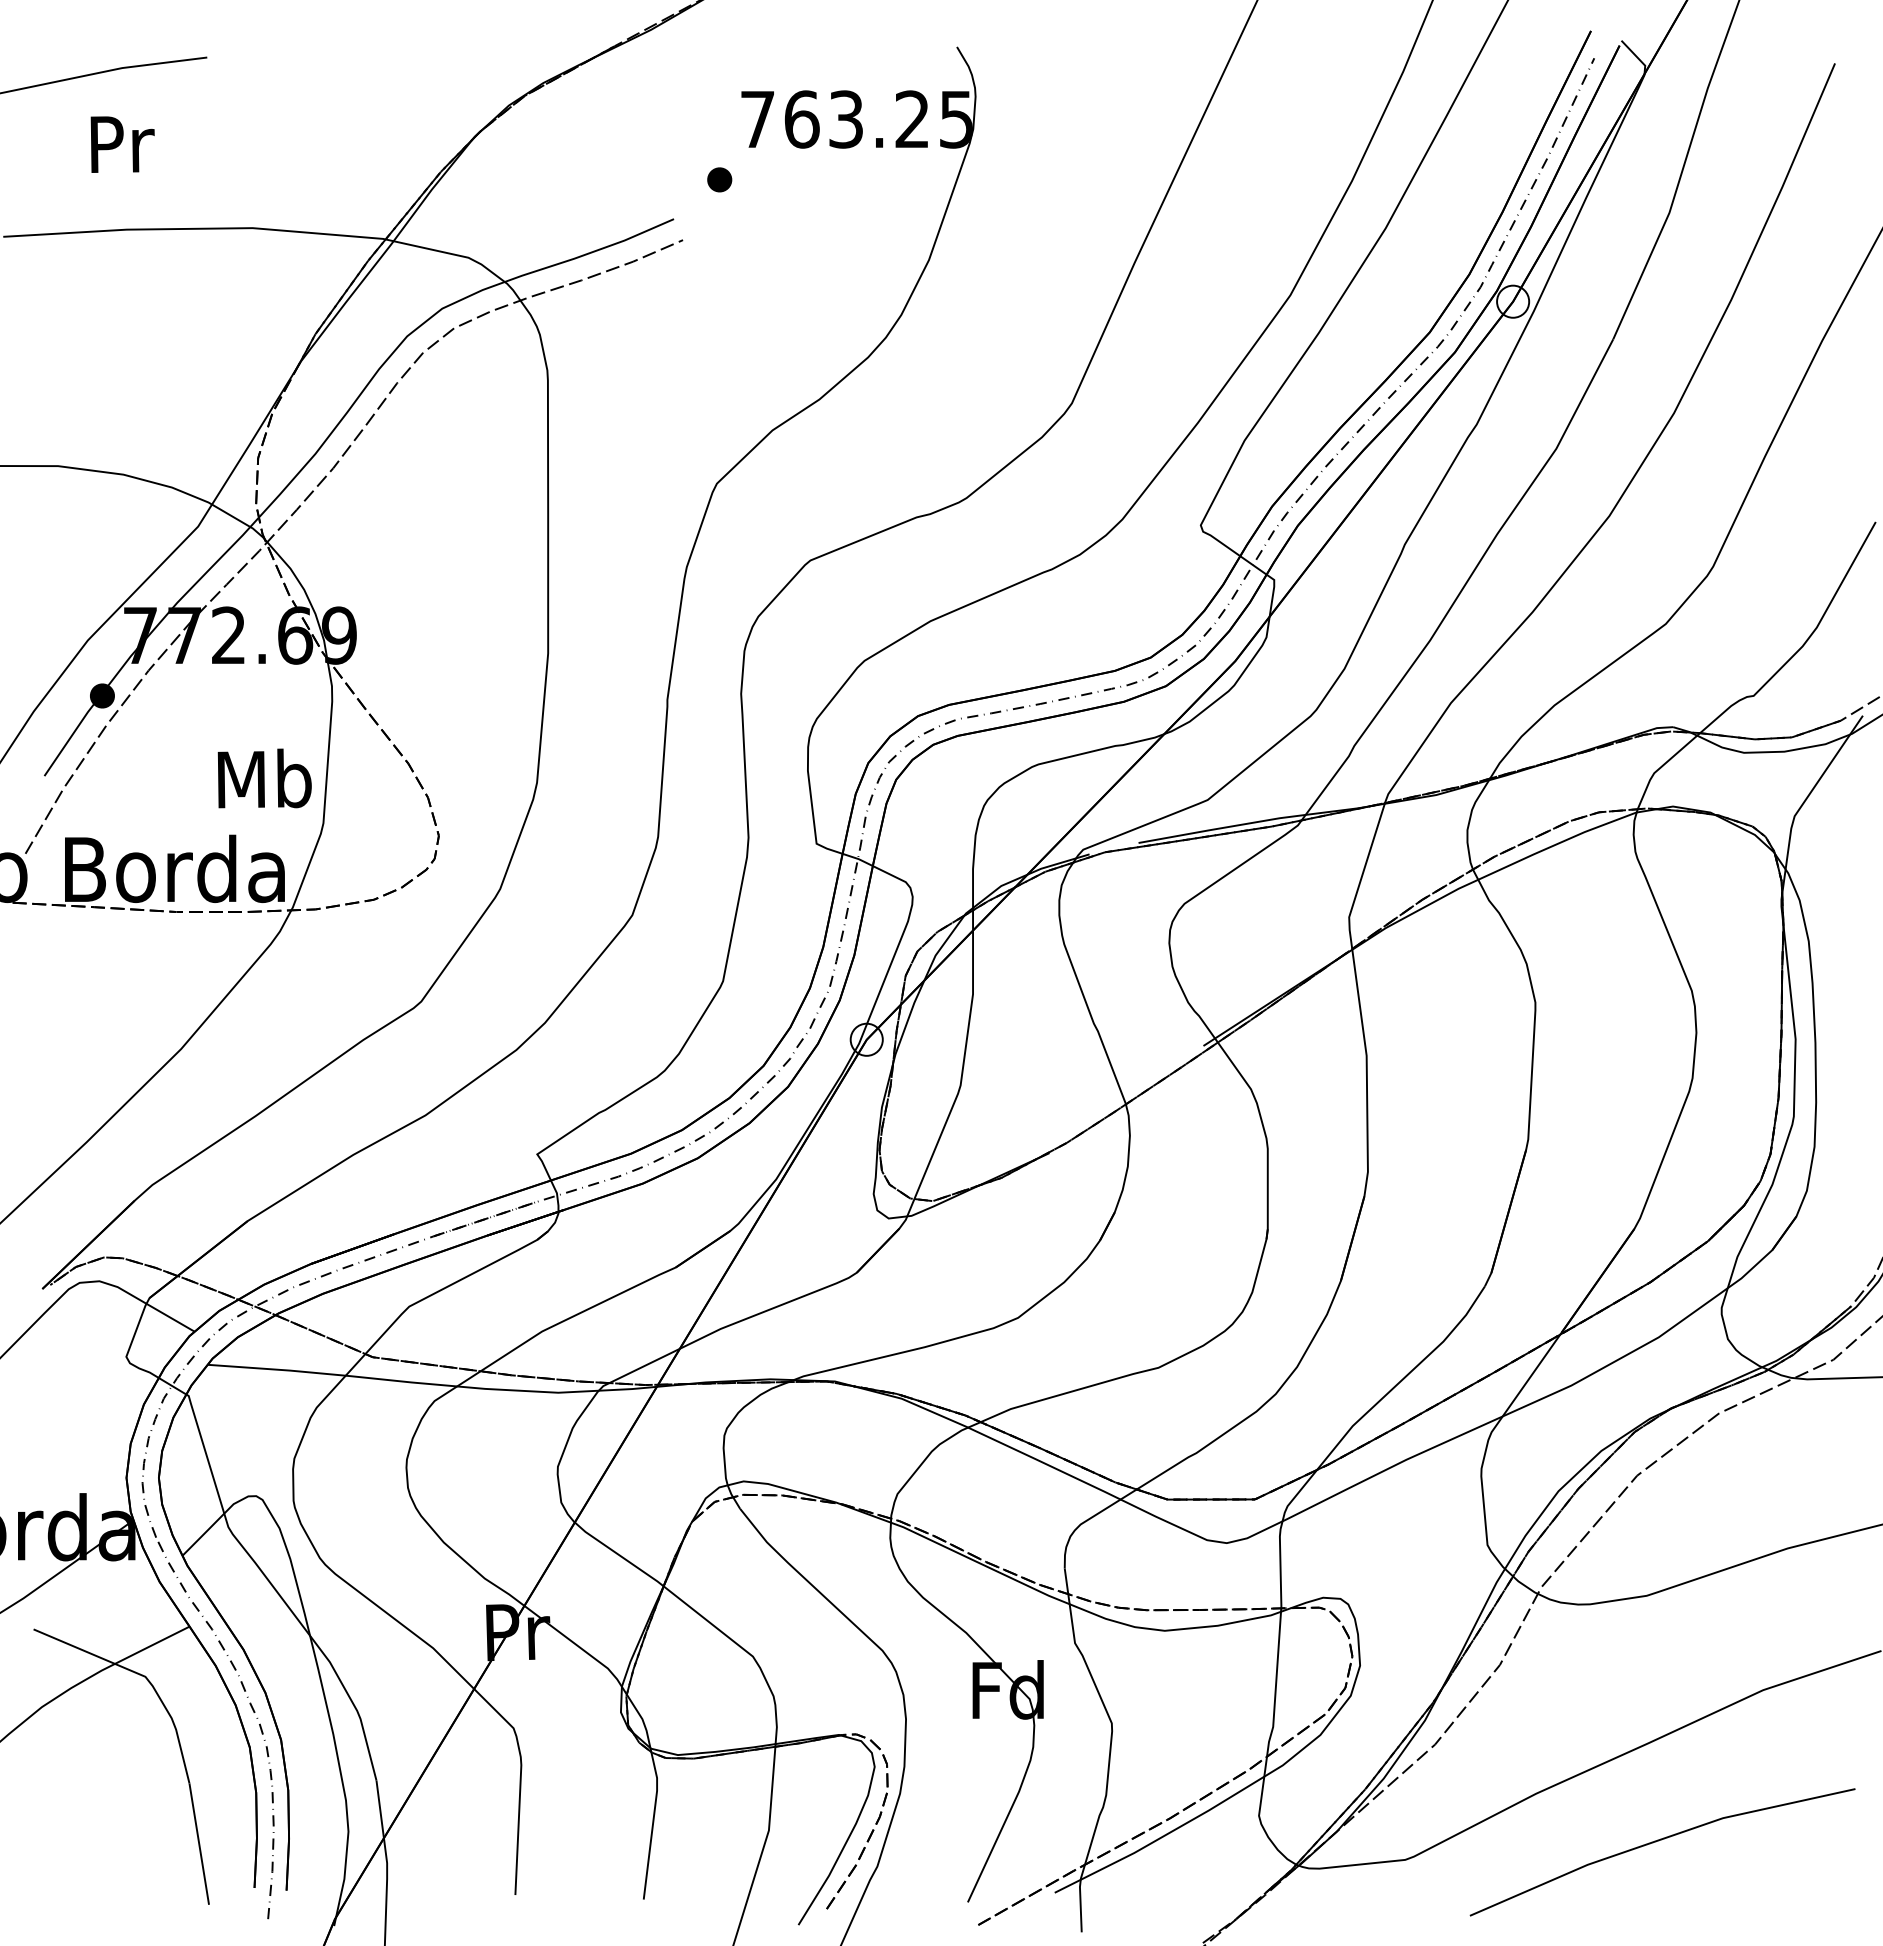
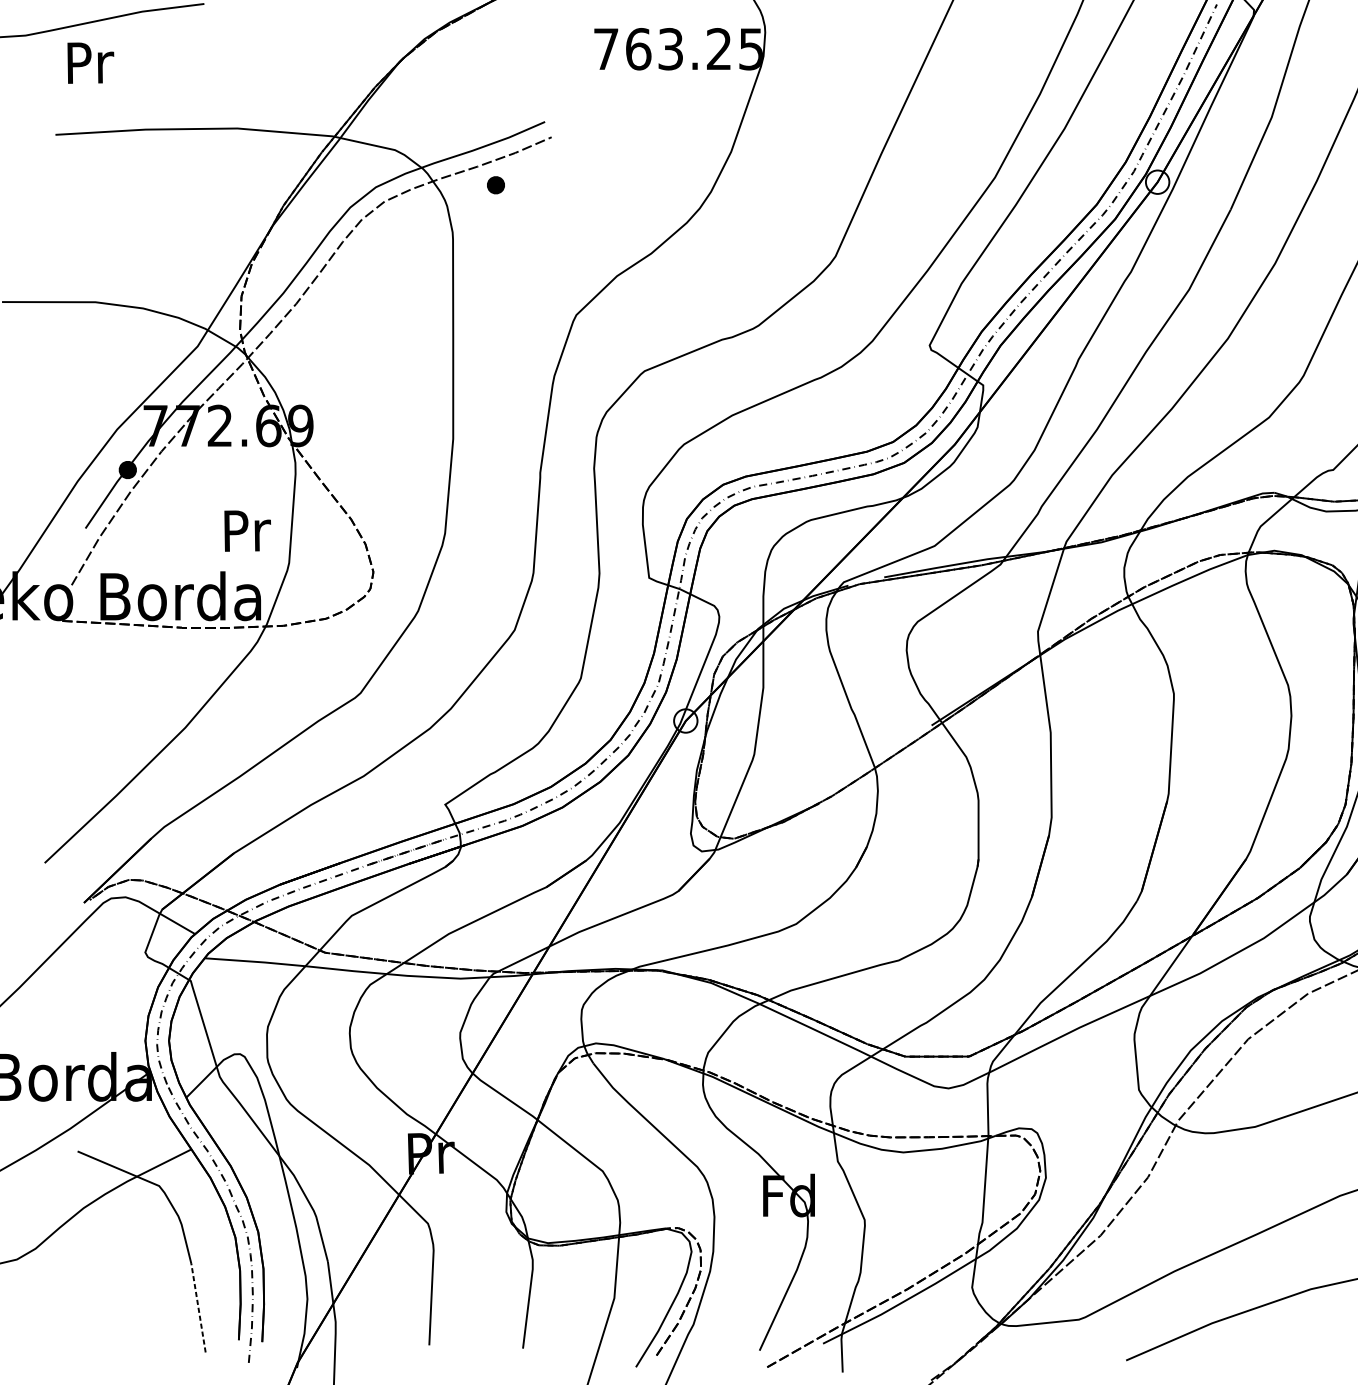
text: (122, 144) -> (90, 63), moved
part: (719, 179) -> (495, 184), moved
text: (264, 778) -> (246, 530), Mb -> Pr
line: (199, 1843) -> (198, 1307), solid -> dashed

